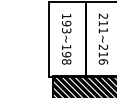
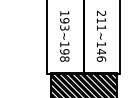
text: (103, 51) -> (101, 48), 211~216 -> 211~146

